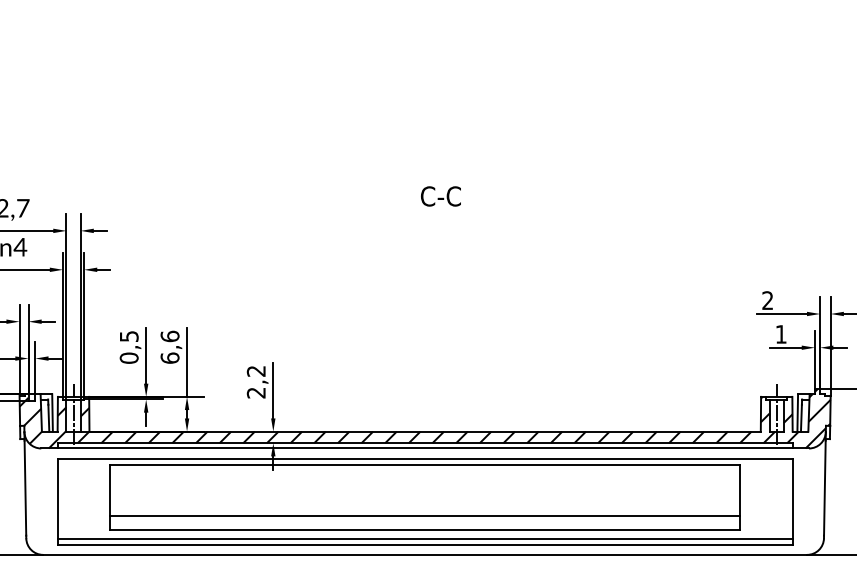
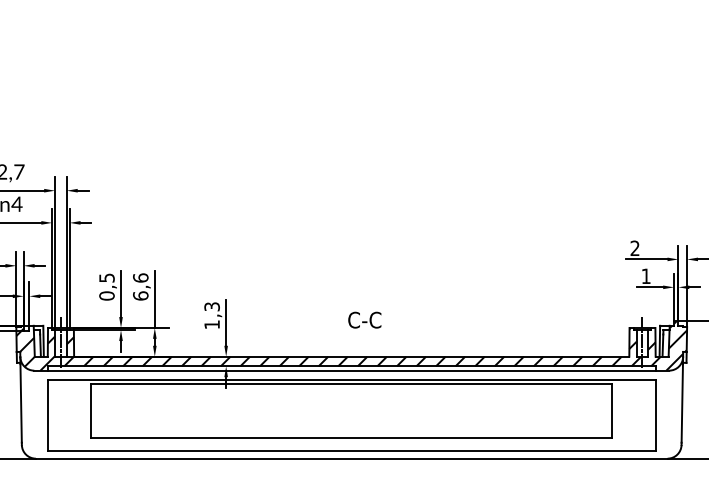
text: (440, 196) -> (364, 320), moved
text: (255, 382) -> (211, 316), 2,2 -> 1,3
line: (424, 515) -> (351, 426), removed
line: (424, 539) -> (351, 445), removed

